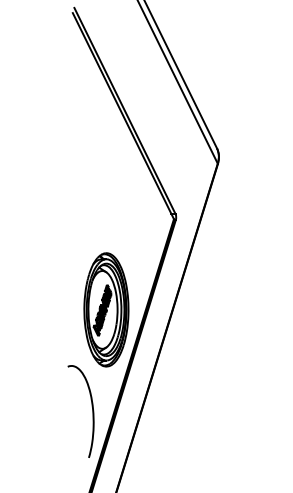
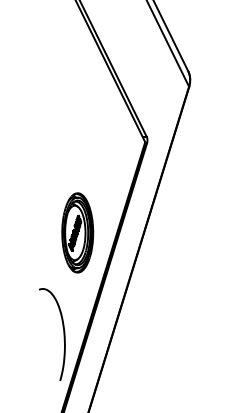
part: (106, 309) -> (77, 232), size x0.7

